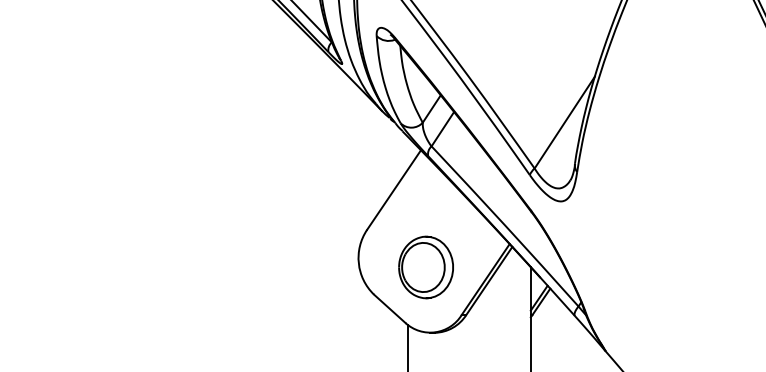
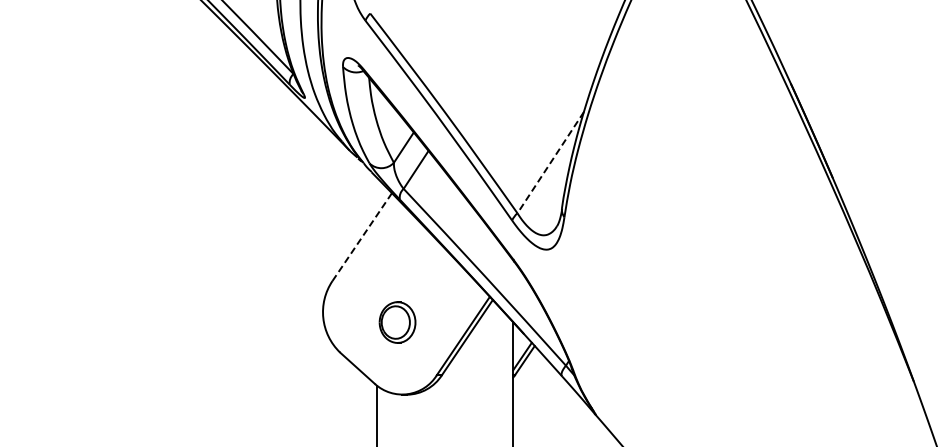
line: (564, 122) -> (550, 162), solid -> dashed
line: (394, 189) -> (362, 236), solid -> dashed
part: (425, 267) -> (397, 322), size x0.6

